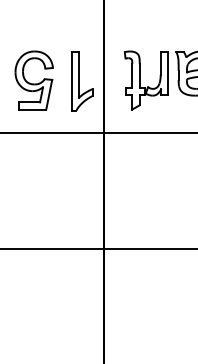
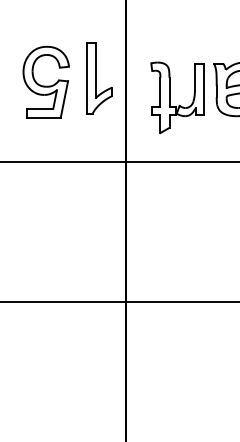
part: (33, 80) -> (45, 82), moved
part: (82, 81) -> (99, 78), moved

